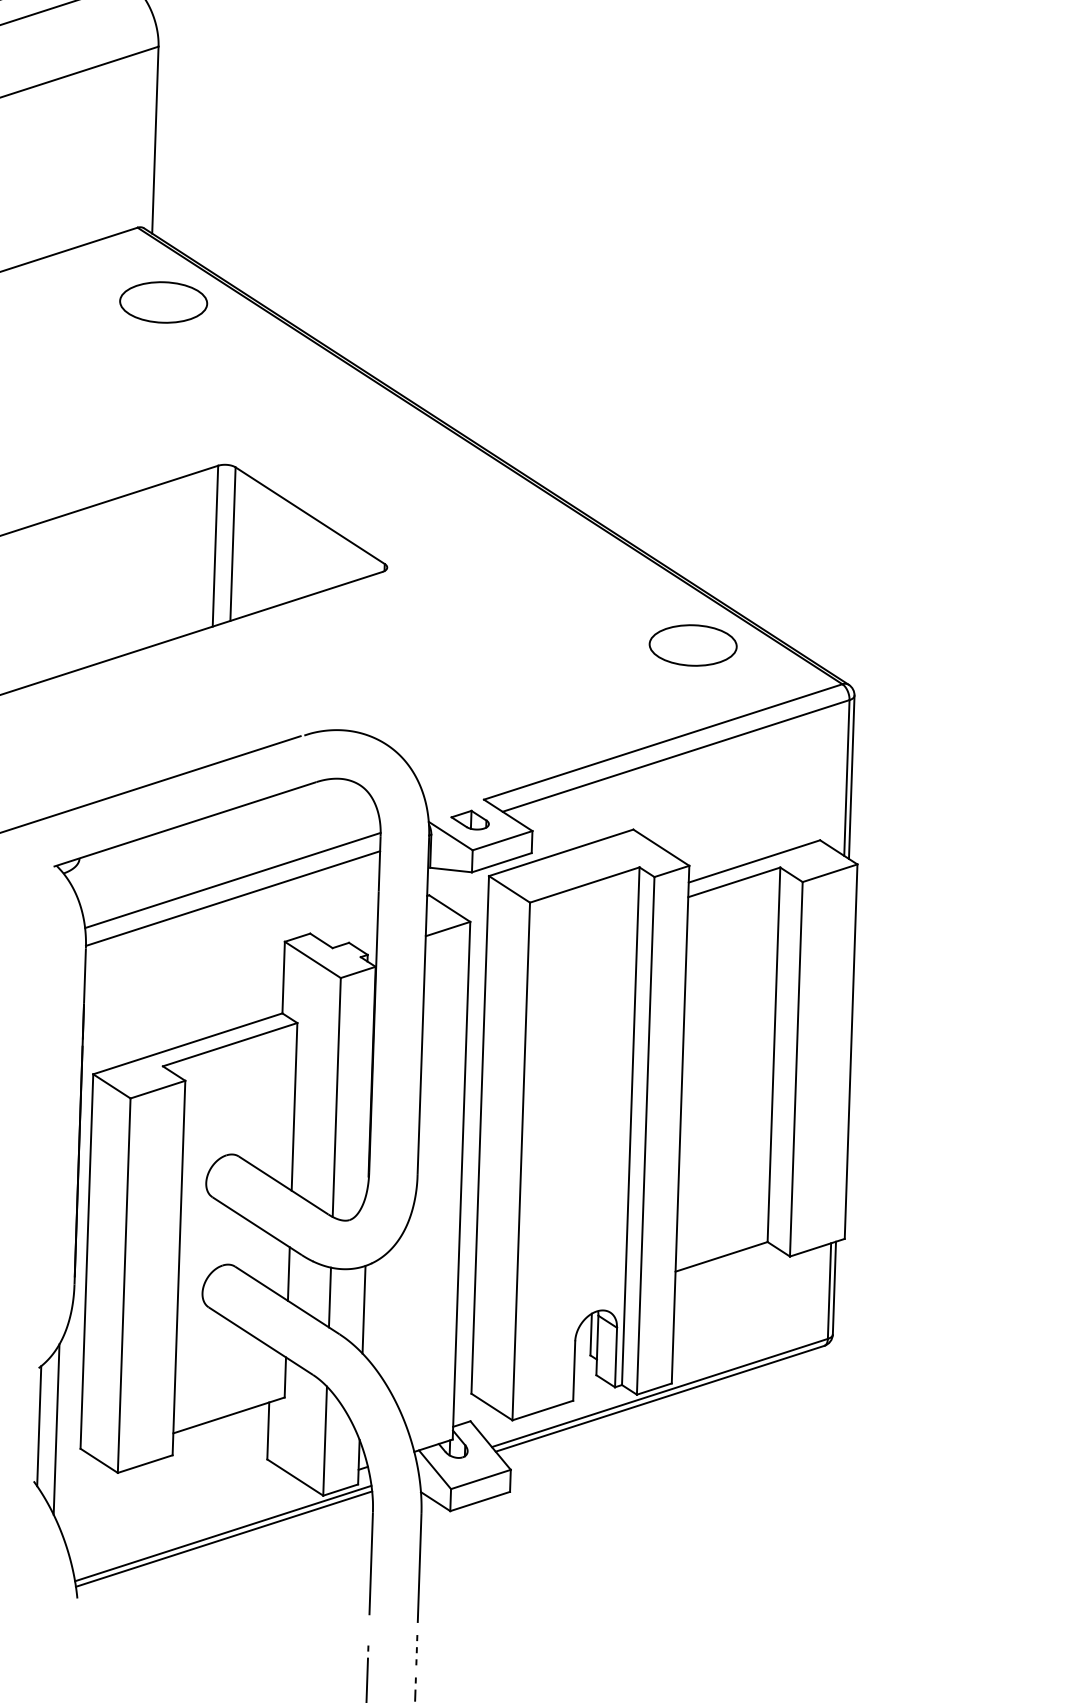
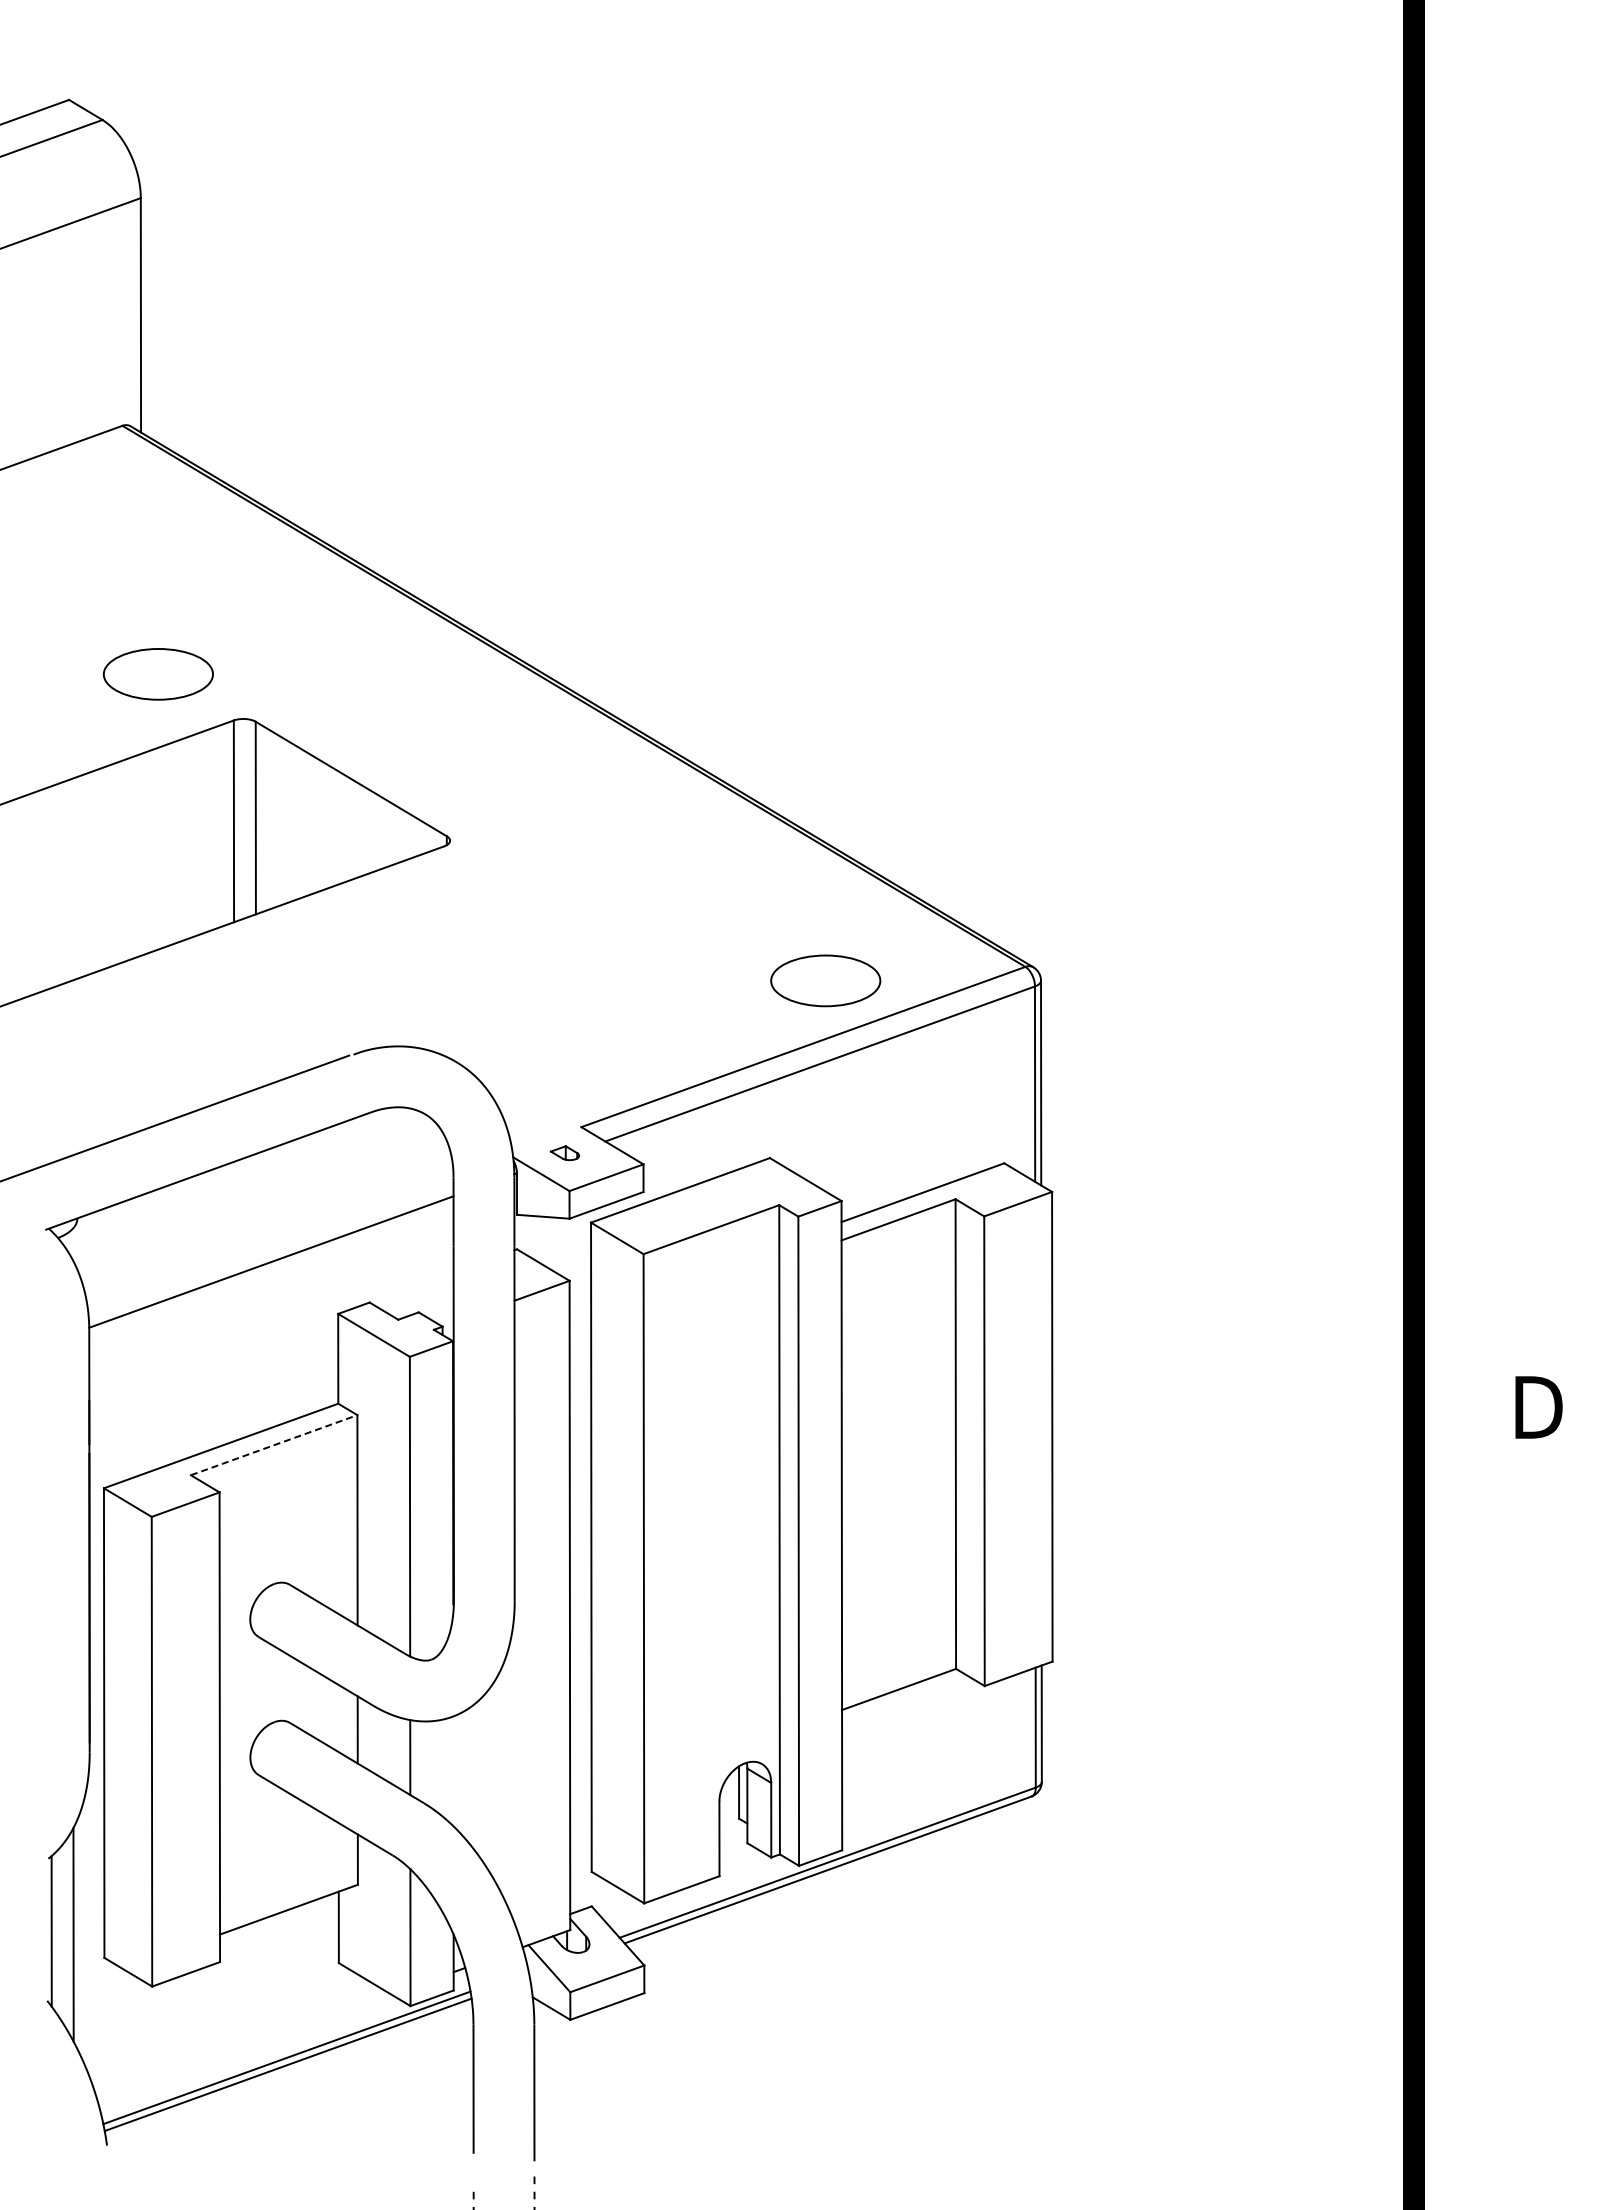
part: (162, 302) -> (157, 674), moved
part: (693, 645) -> (825, 980), moved
part: (469, 819) -> (564, 1152), size x0.6
line: (232, 880) -> (270, 1239), removed
line: (230, 1044) -> (274, 1445), solid -> dashed
line: (364, 1309) -> (453, 1771), removed

